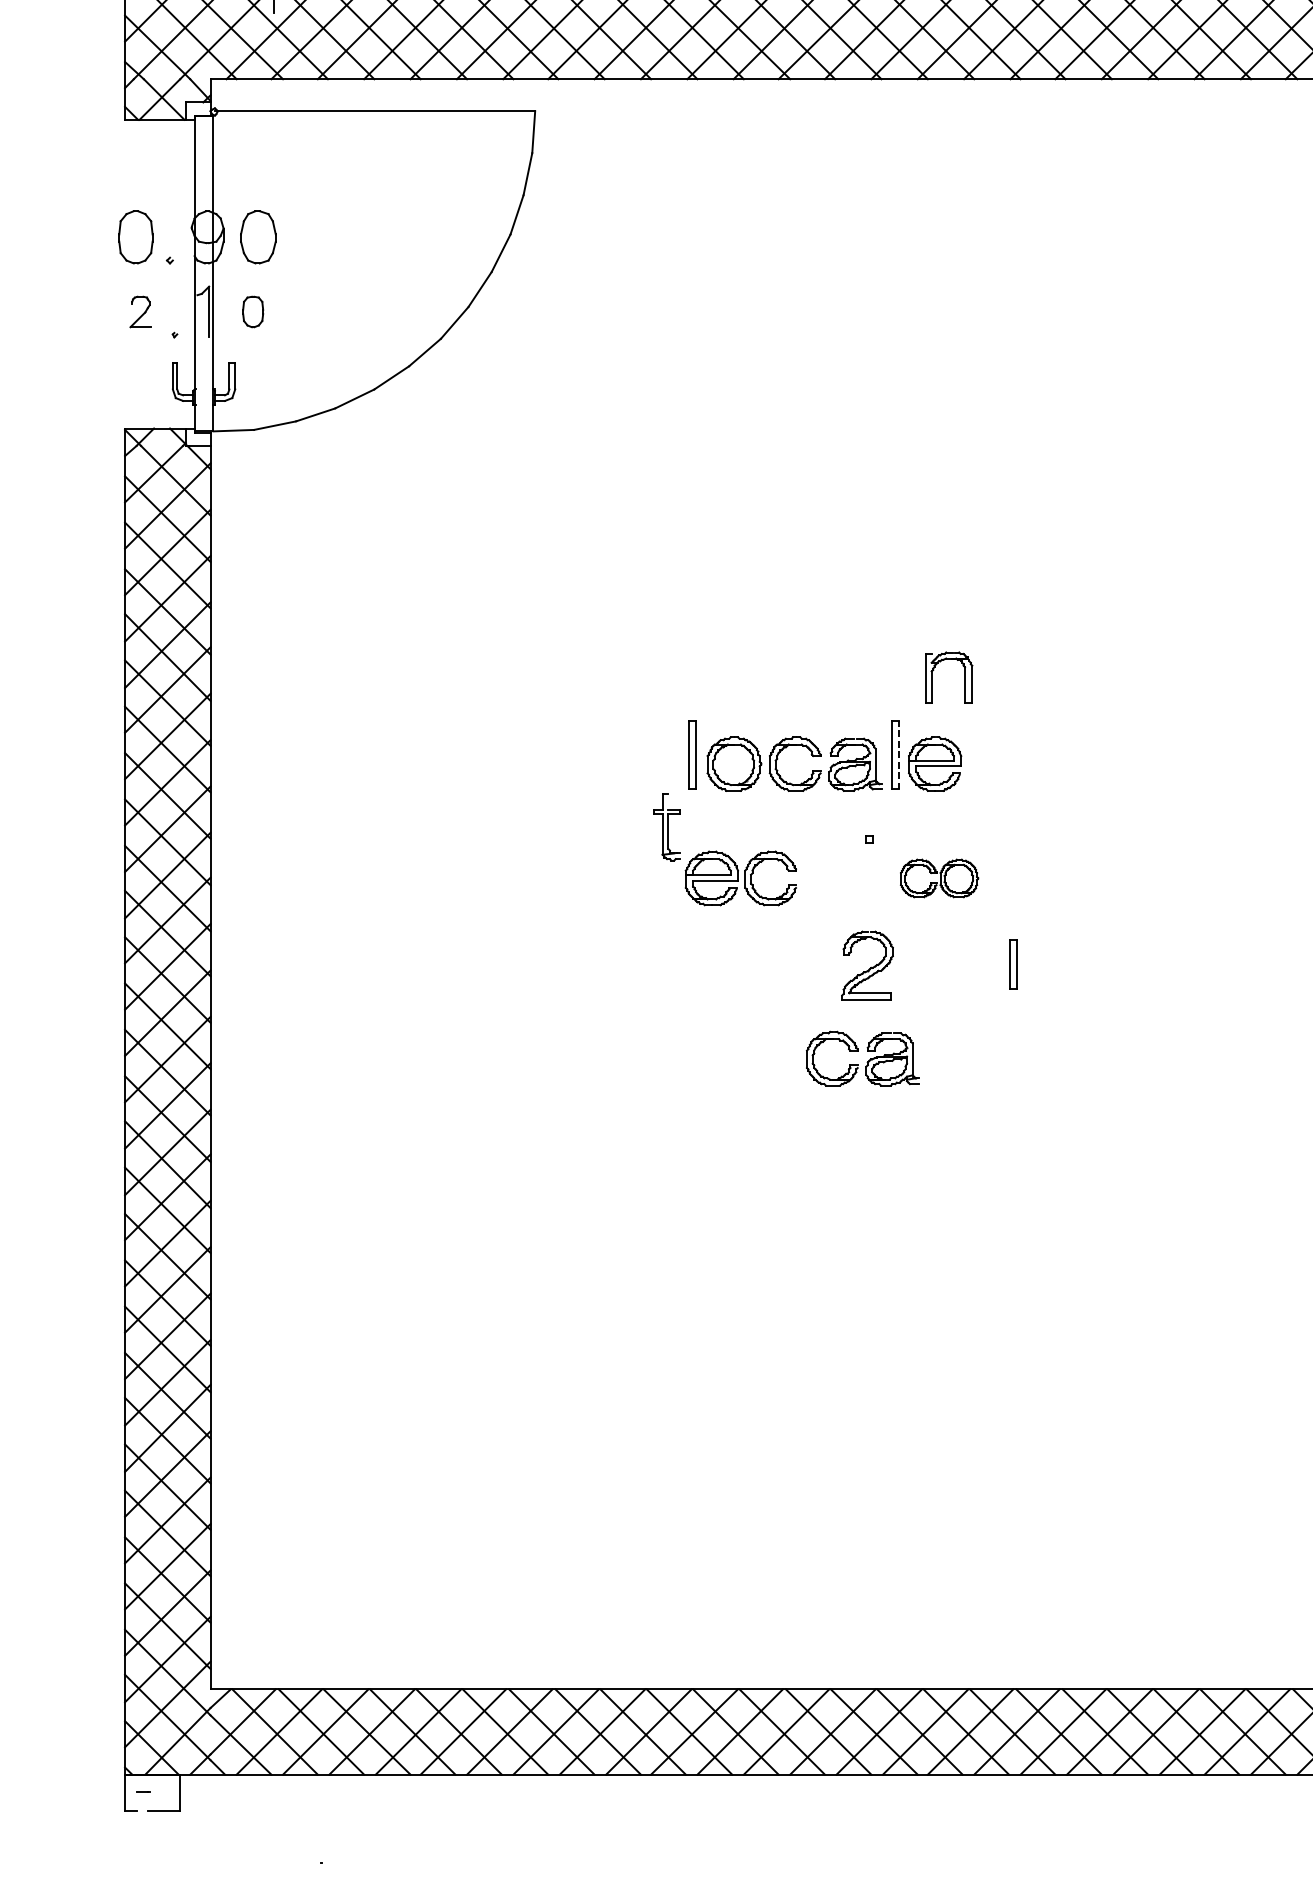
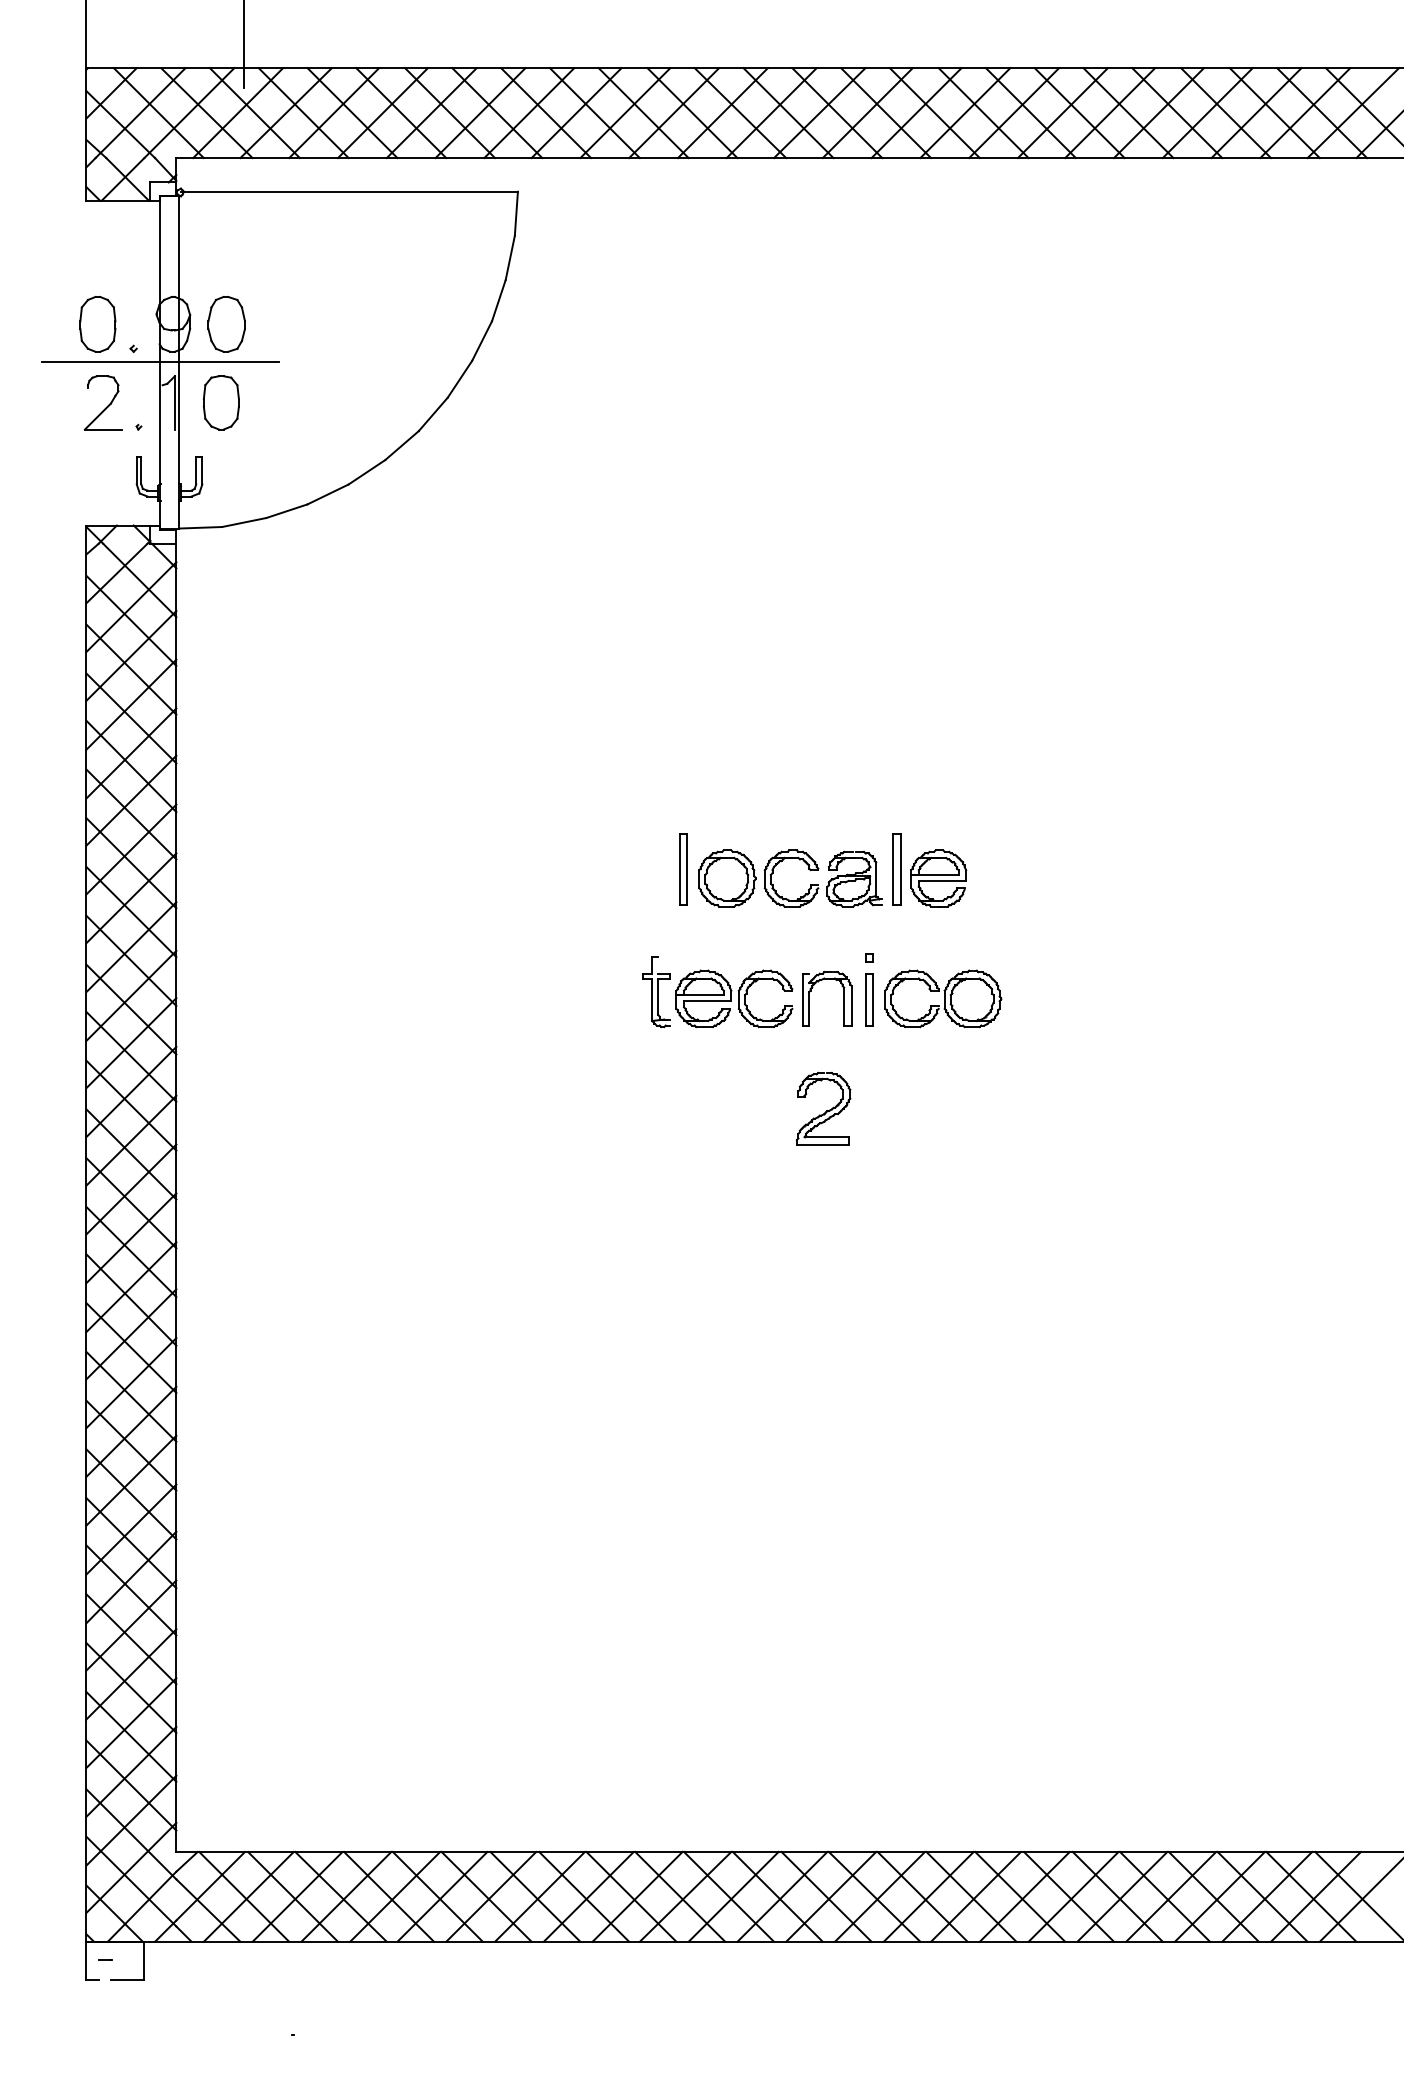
line: (195, 273) -> (160, 362), added
part: (140, 311) -> (102, 402), size x1.67
part: (252, 311) -> (220, 402), size x1.67
part: (964, 677) -> (843, 998), moved
line: (898, 755) -> (900, 869), dashed -> solid
part: (666, 827) -> (656, 992), moved
part: (939, 878) -> (943, 998), size x1.43
part: (1013, 964) -> (869, 999), moved
part: (867, 965) -> (823, 1108), moved
part: (866, 1062) -> (866, 1192), removed

